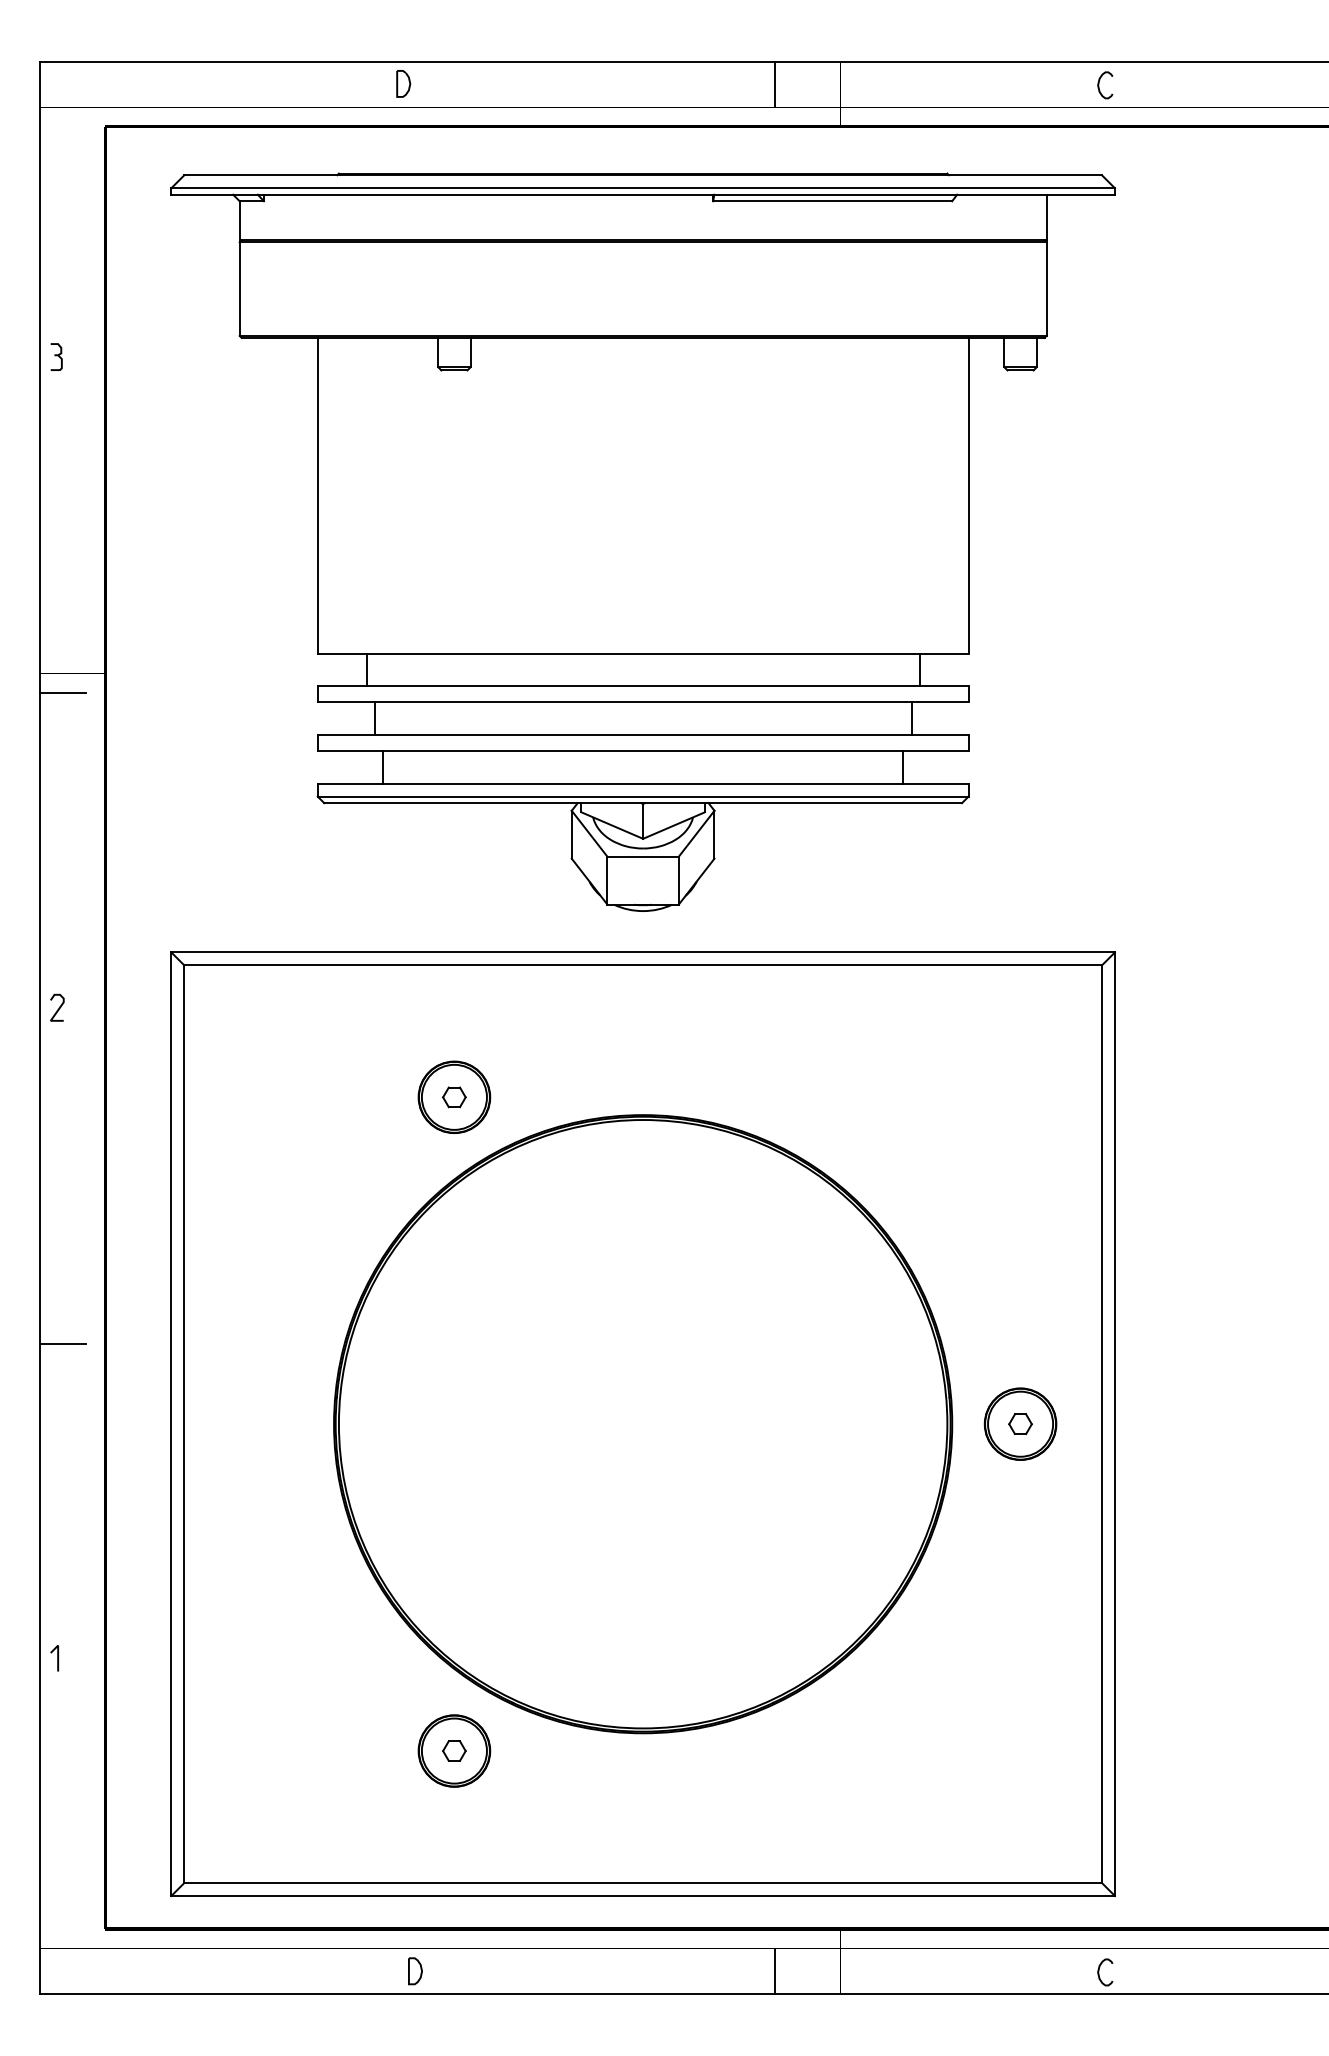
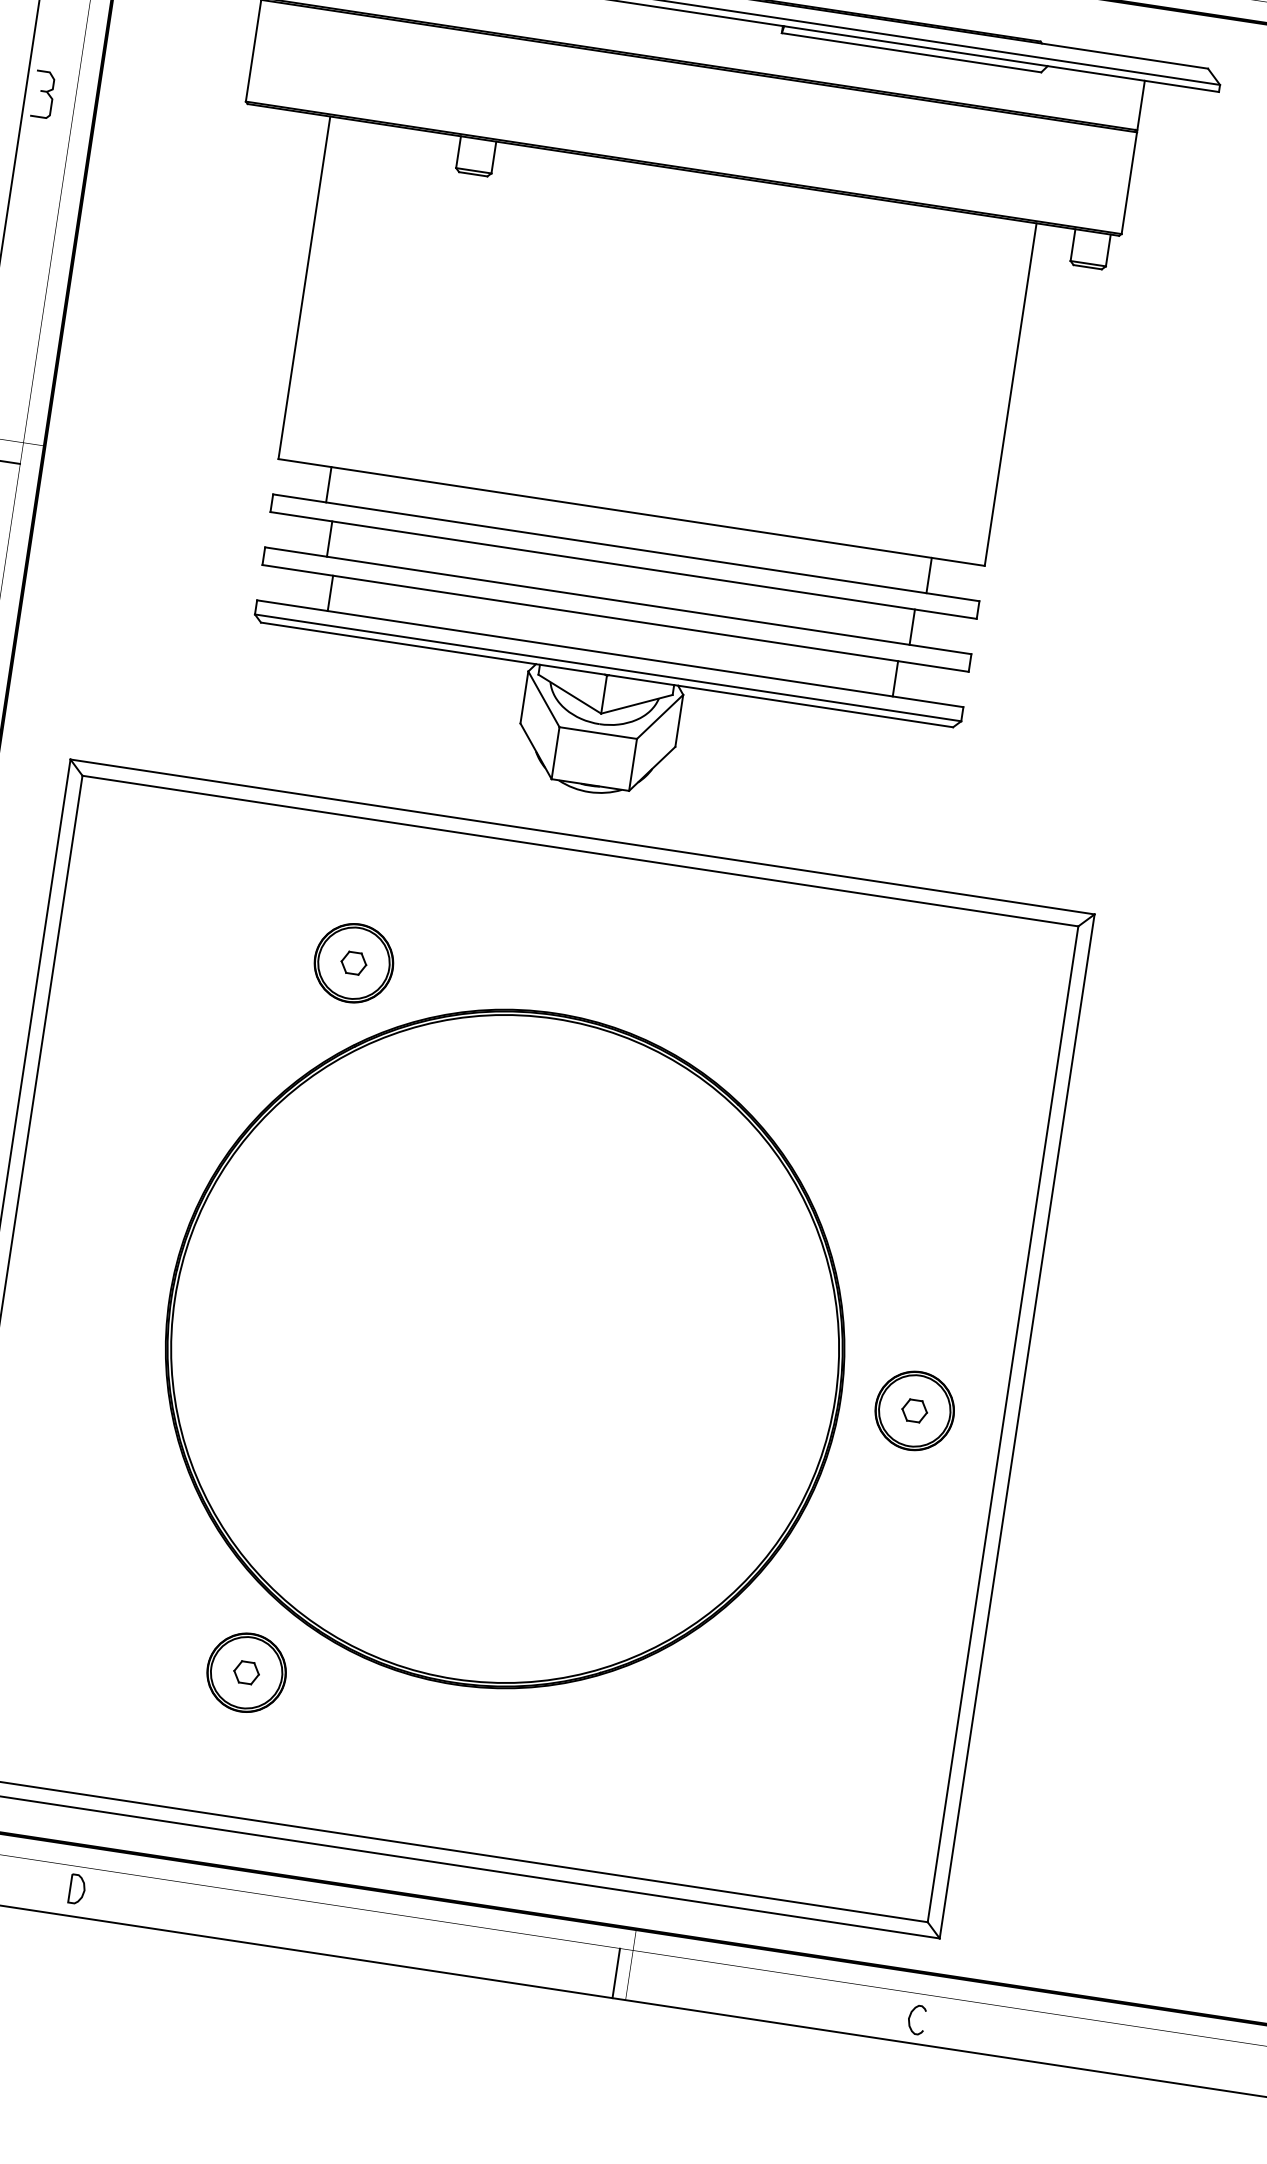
part: (56, 356) -> (43, 93), size x1.6
part: (415, 1971) -> (77, 1889), moved
line: (775, 1971) -> (616, 1973), moved

